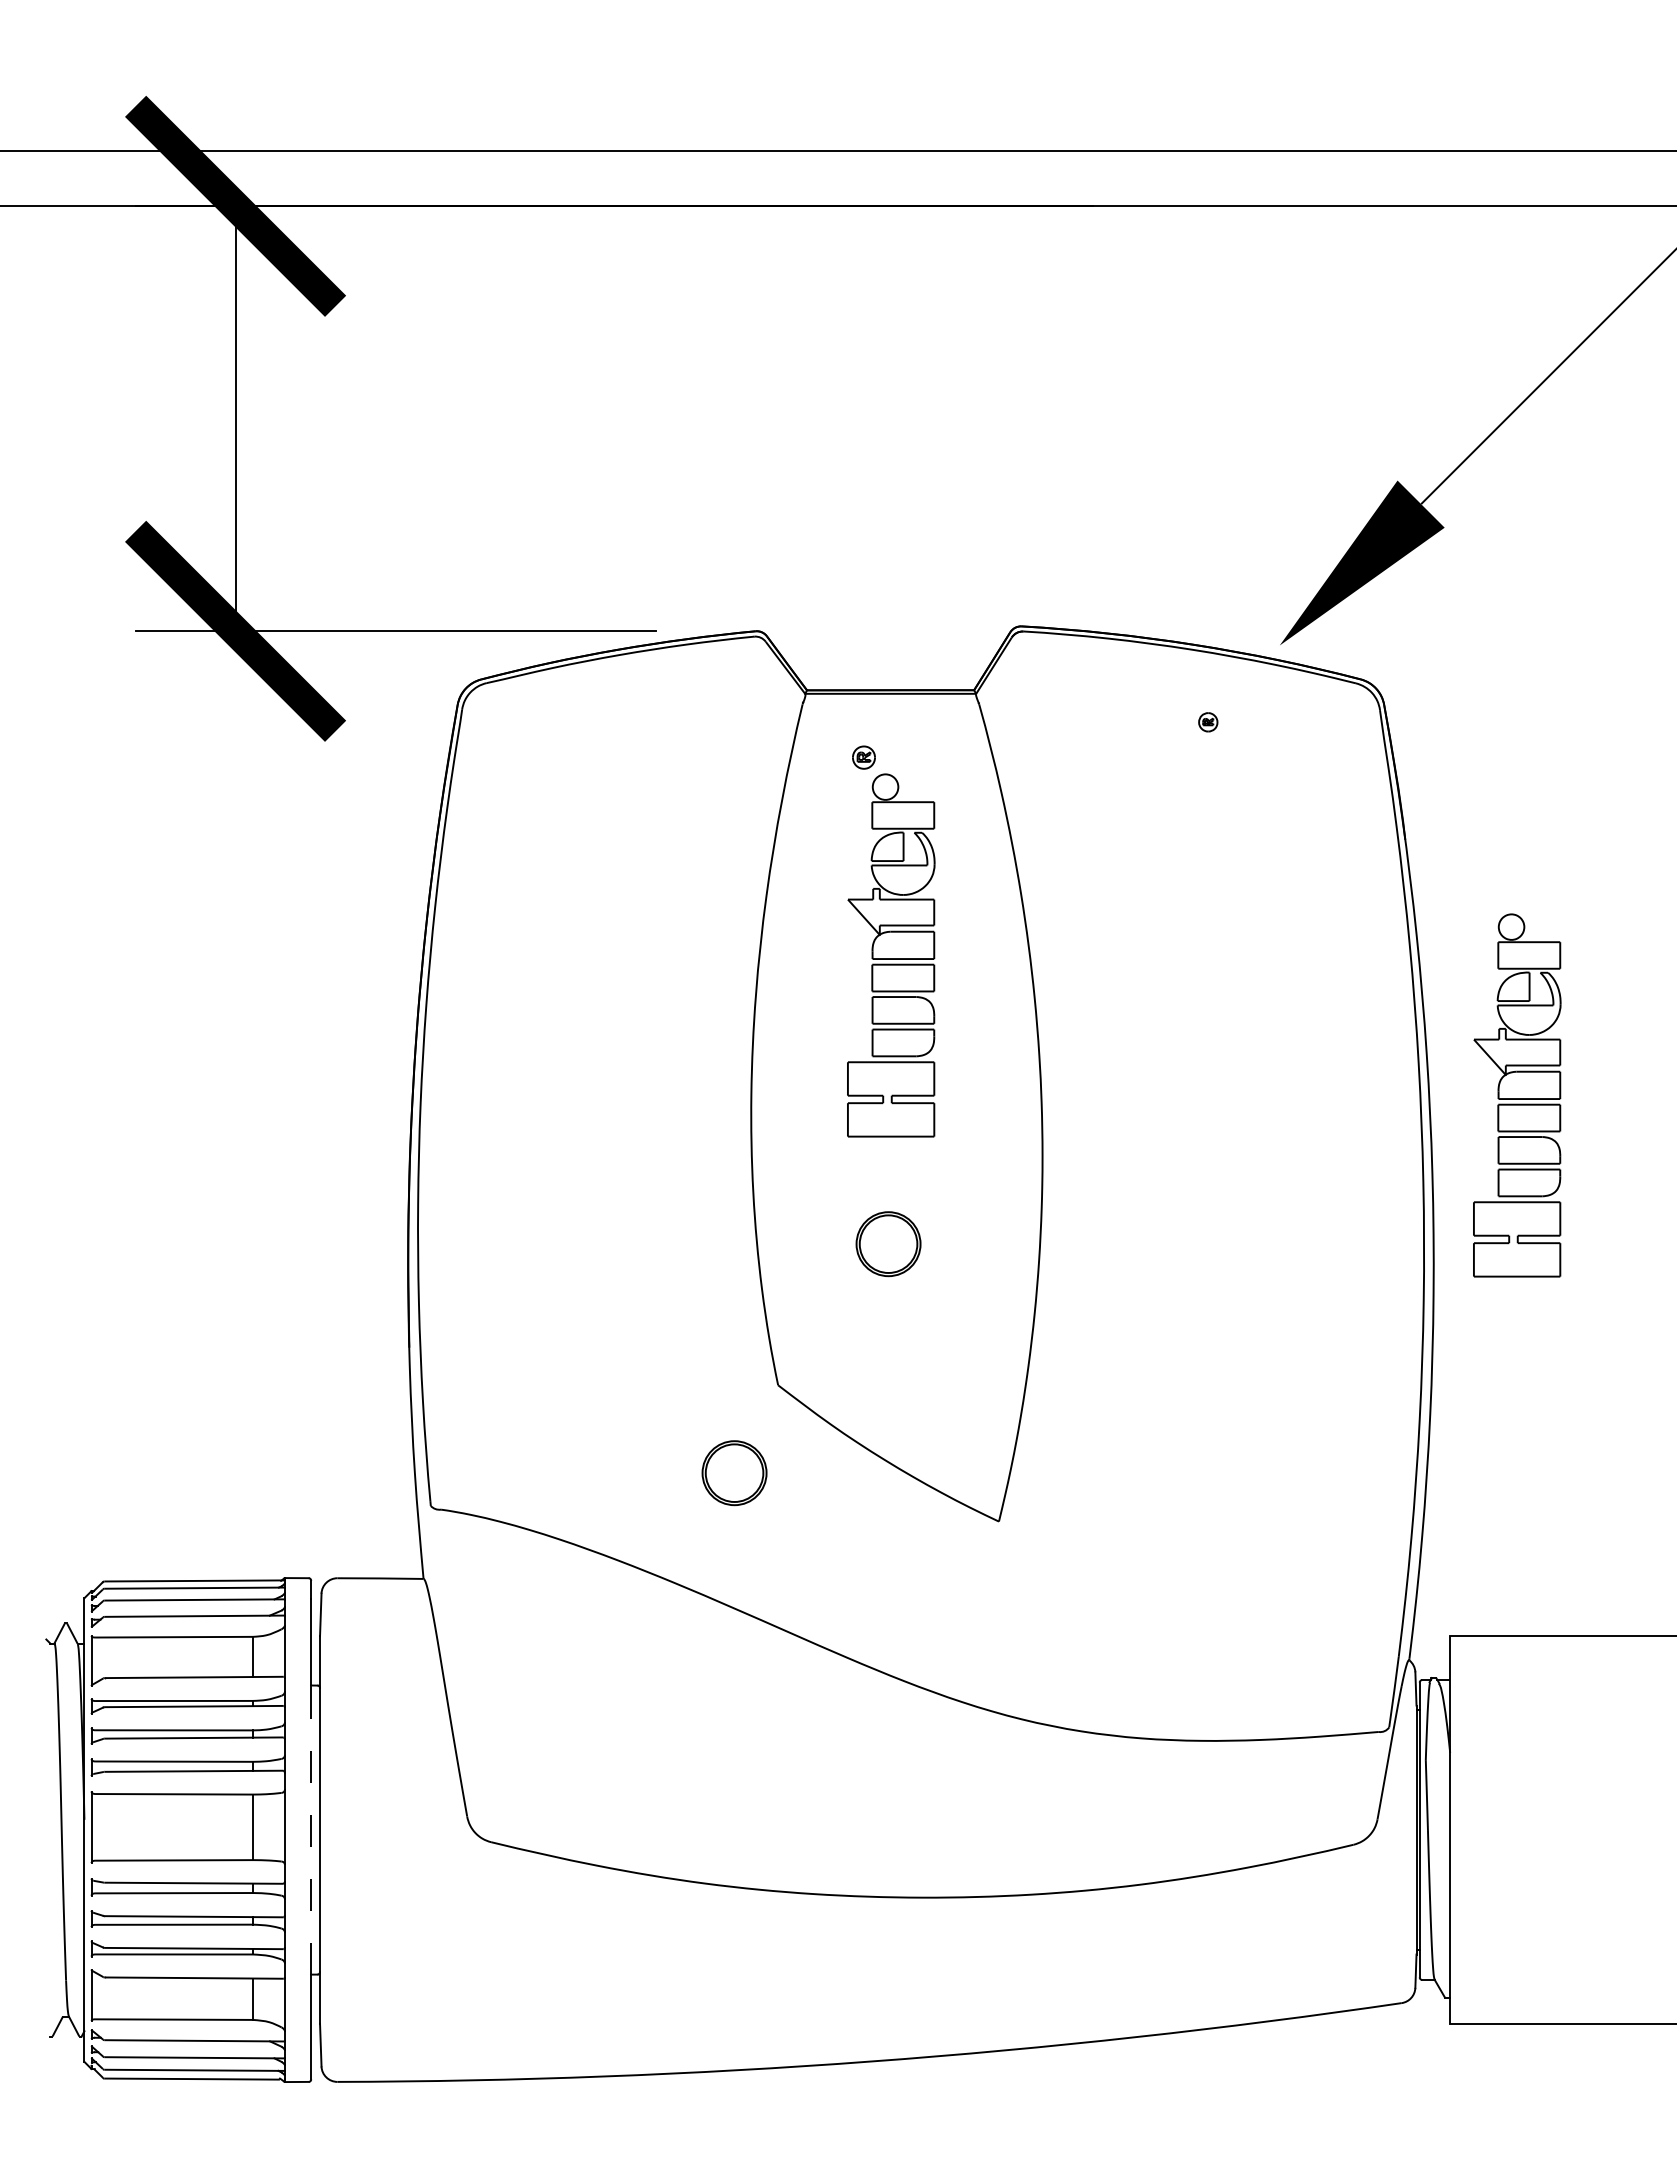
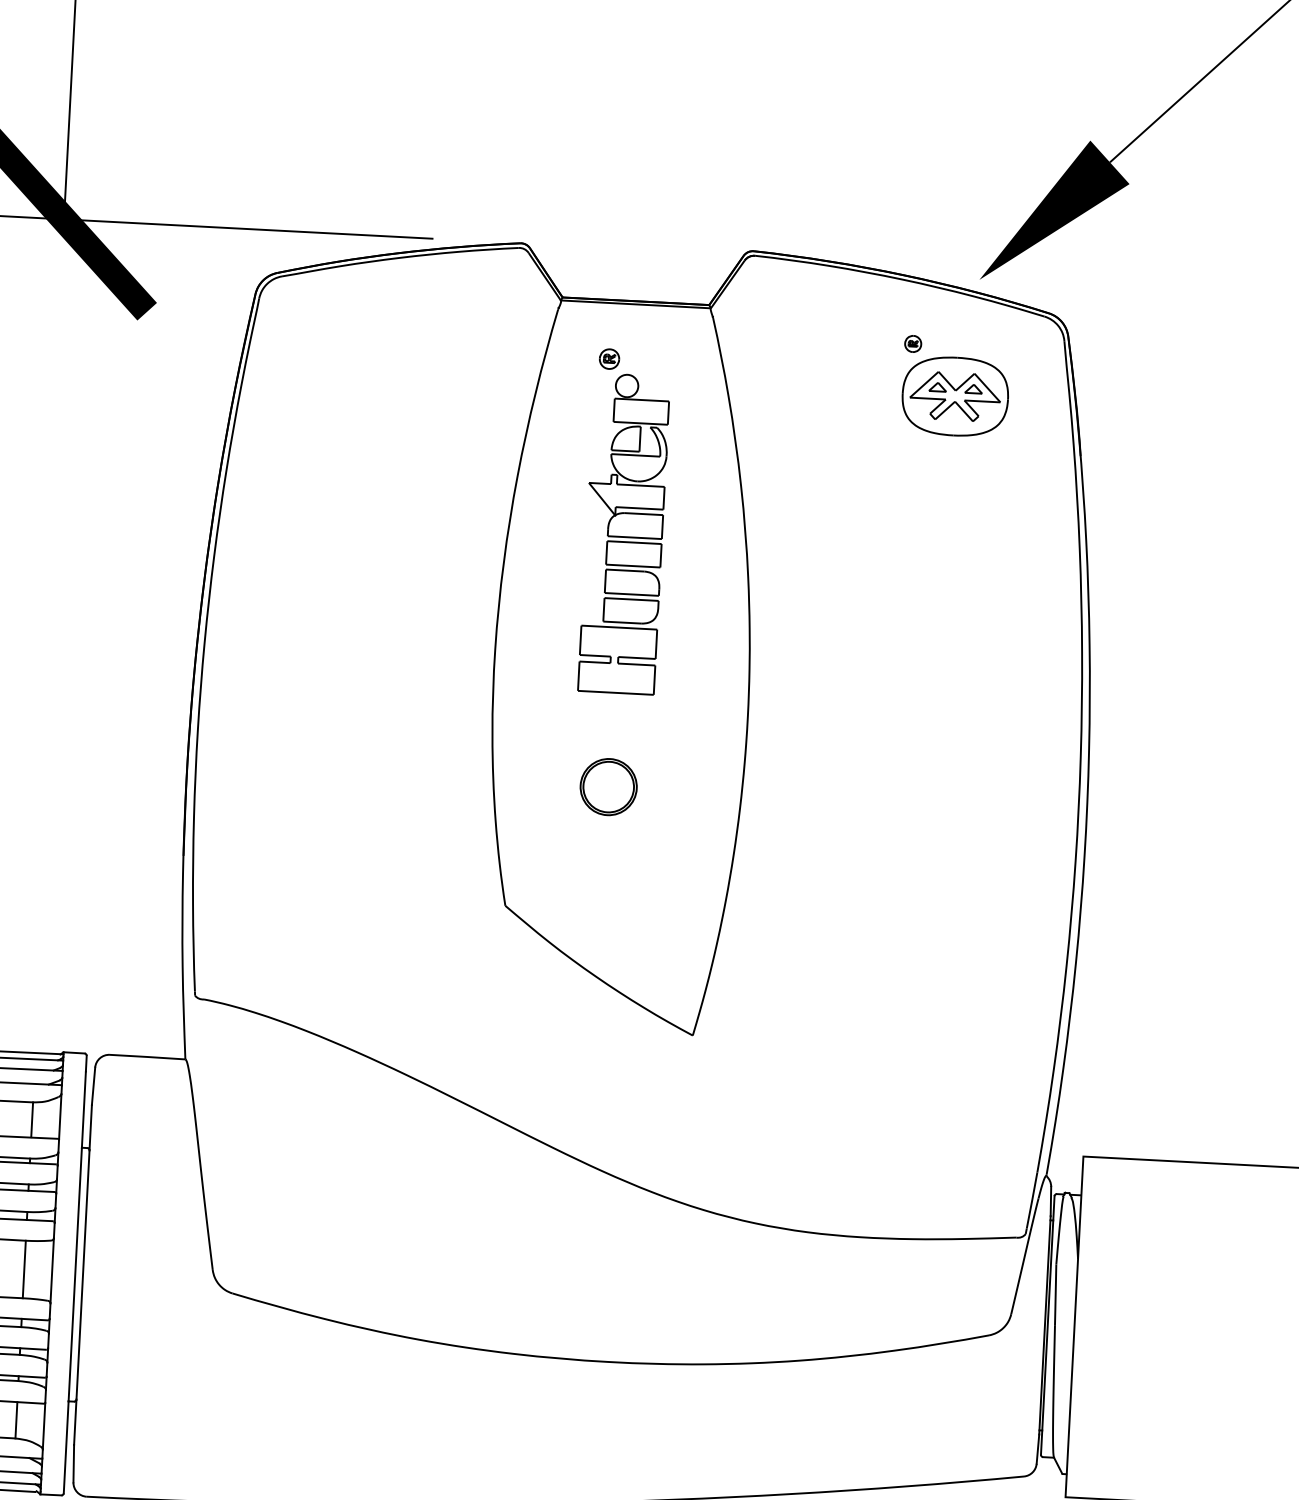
part: (1259, 779) -> (955, 396), added
part: (1517, 1095) -> (1167, 685), removed
part: (734, 1473) -> (463, 981), removed
line: (311, 1830) -> (75, 1274), dashed -> solid

